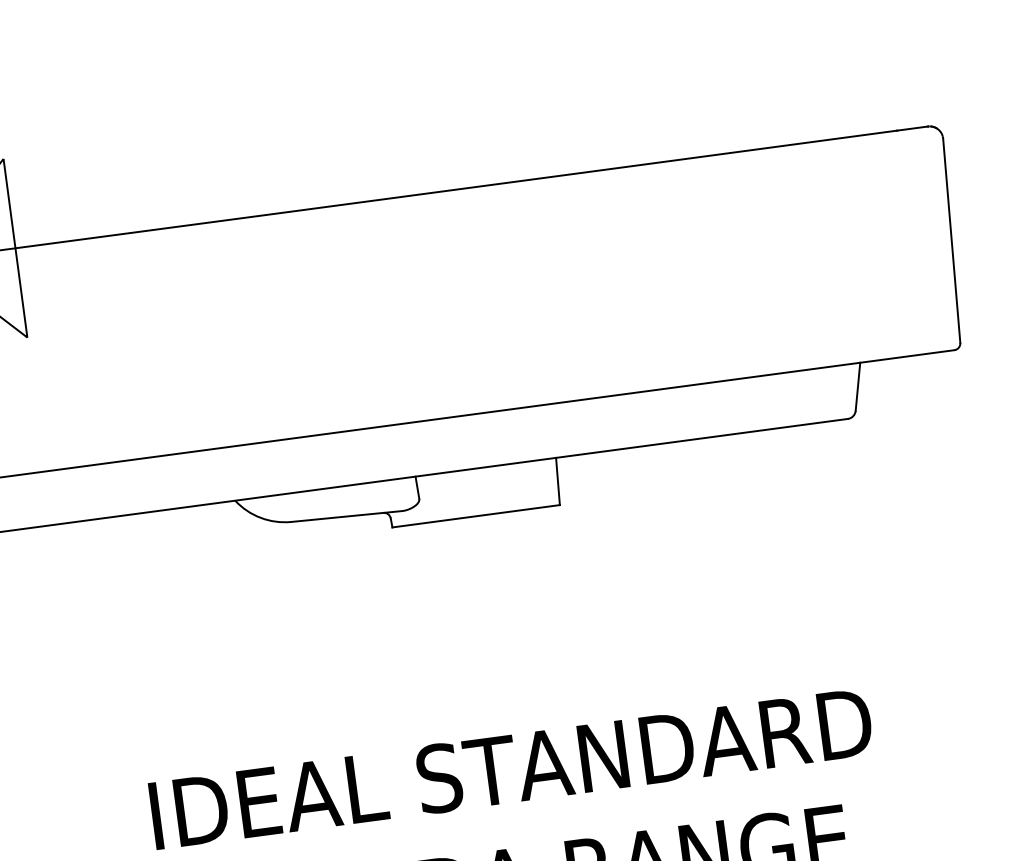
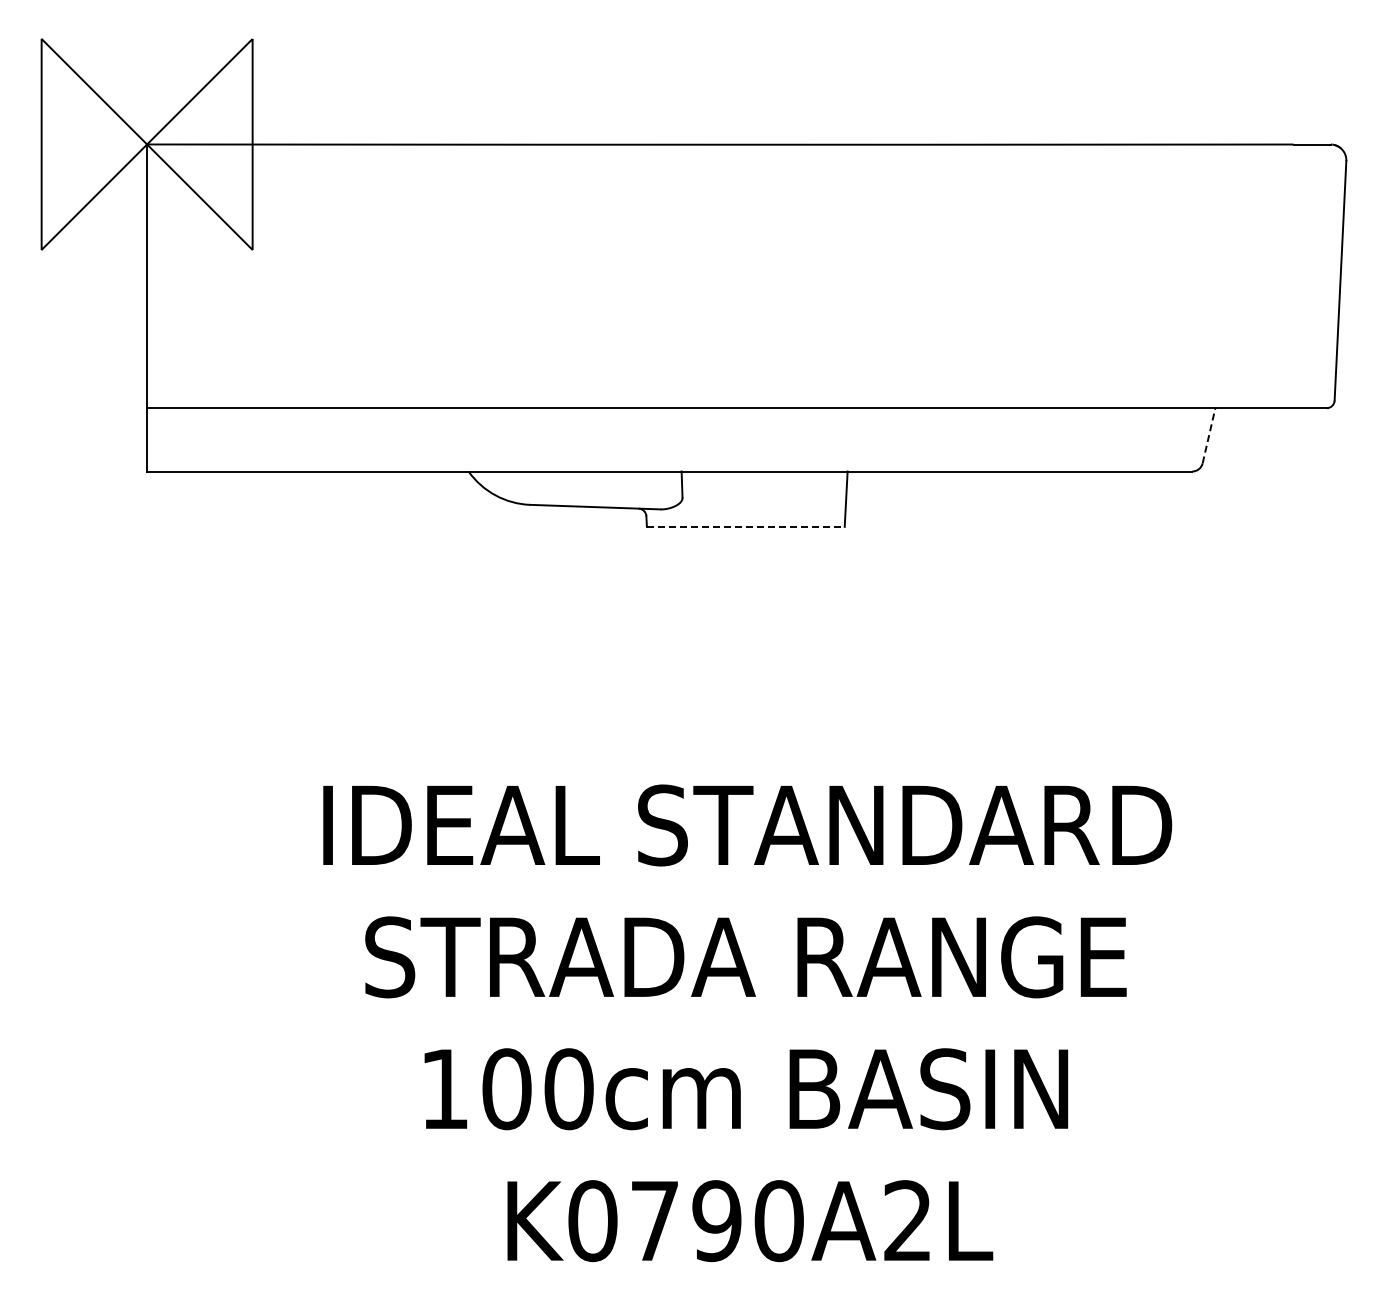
line: (858, 386) -> (1209, 435), solid -> dashed
line: (475, 515) -> (745, 526), solid -> dashed

